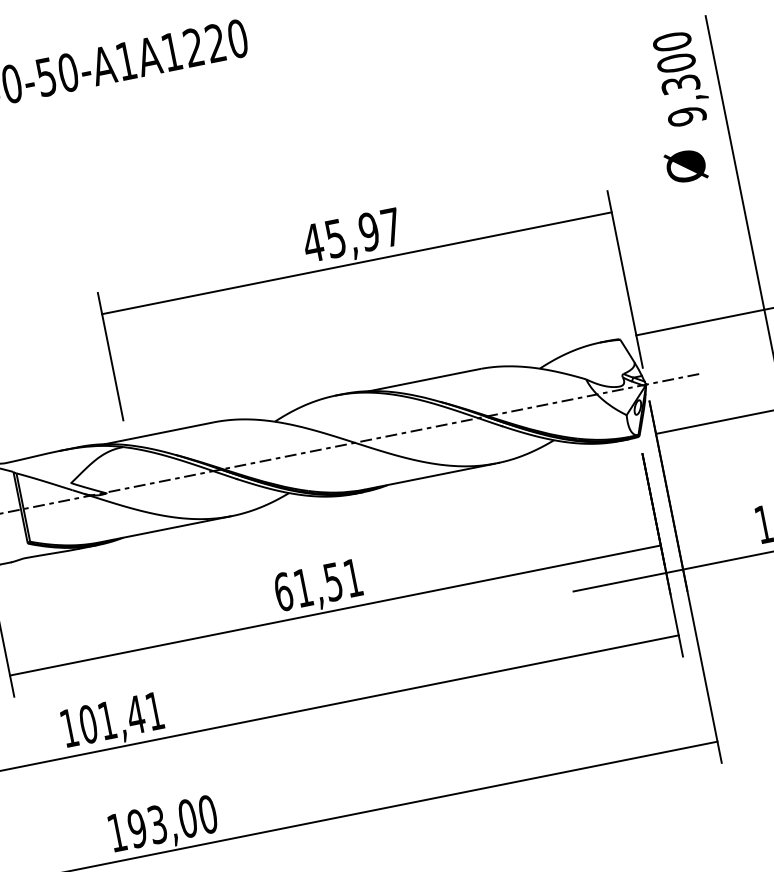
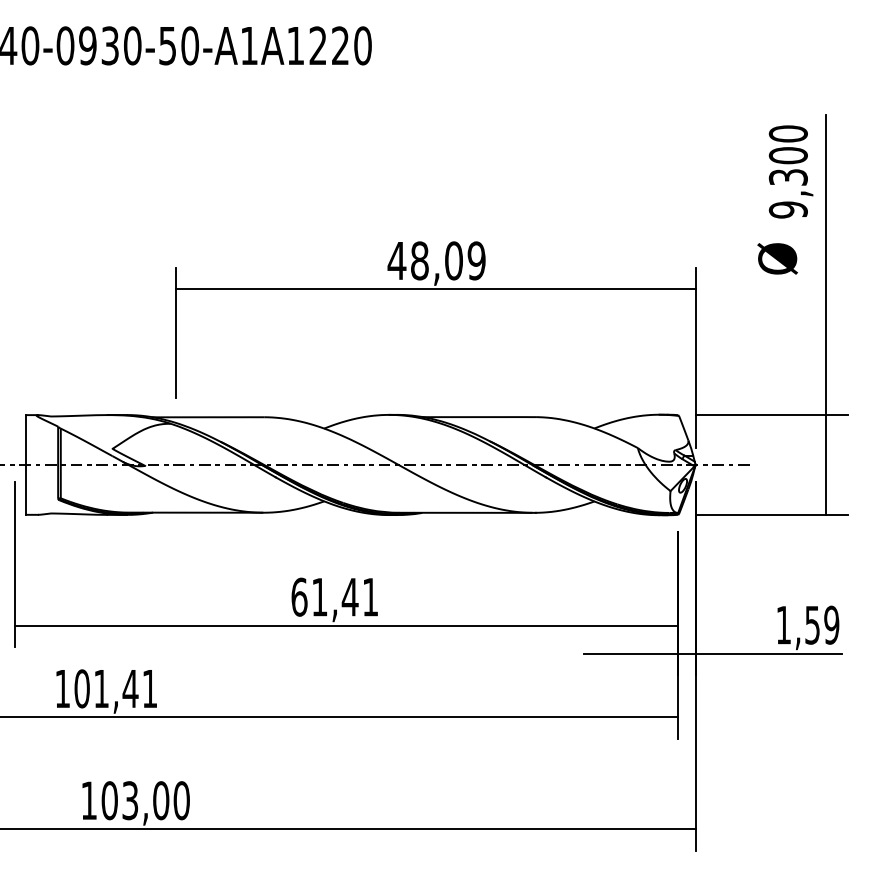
text: (363, 232) -> (448, 260), 45,97 -> 48,09
text: (332, 582) -> (349, 597), 61,51 -> 61,41
text: (137, 828) -> (109, 800), 193,00 -> 103,00

